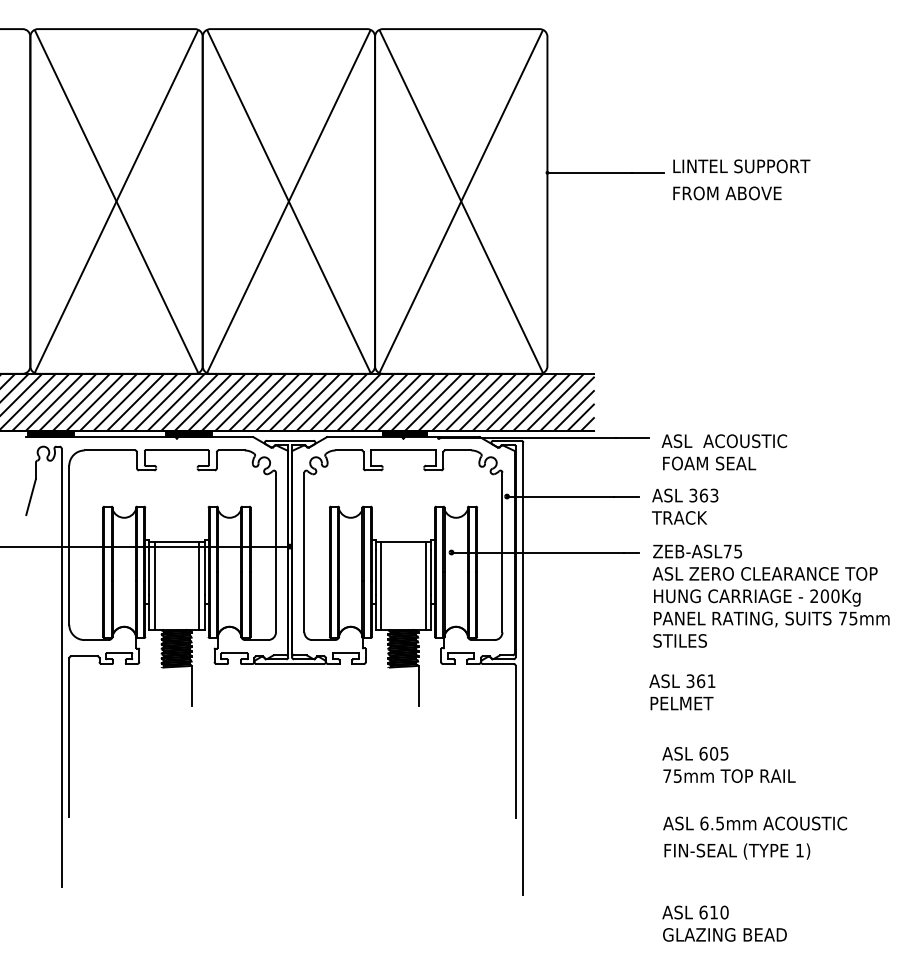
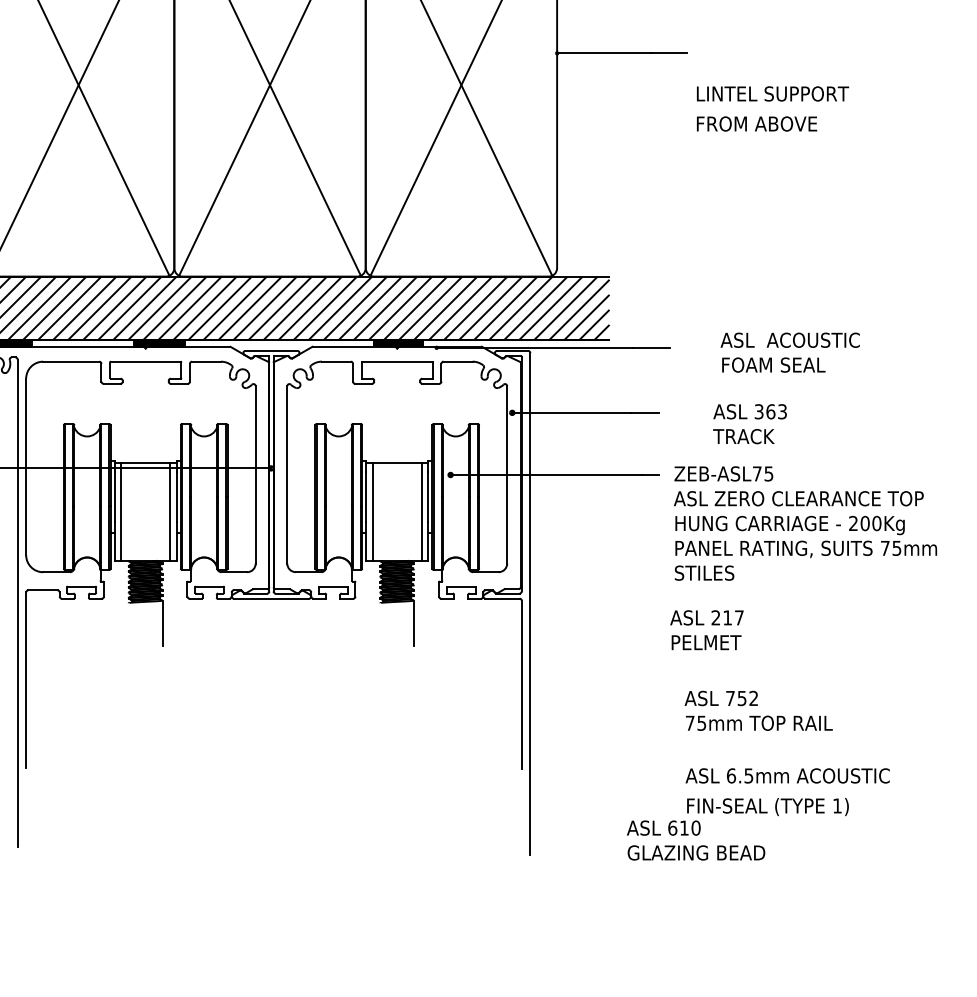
text: (741, 179) -> (772, 108), moved
text: (723, 452) -> (789, 352), moved
text: (685, 506) -> (750, 423), moved
text: (700, 681) -> (727, 618), 361 -> 217
text: (713, 753) -> (741, 698), 605 -> 752
text: (724, 923) -> (695, 840), moved

